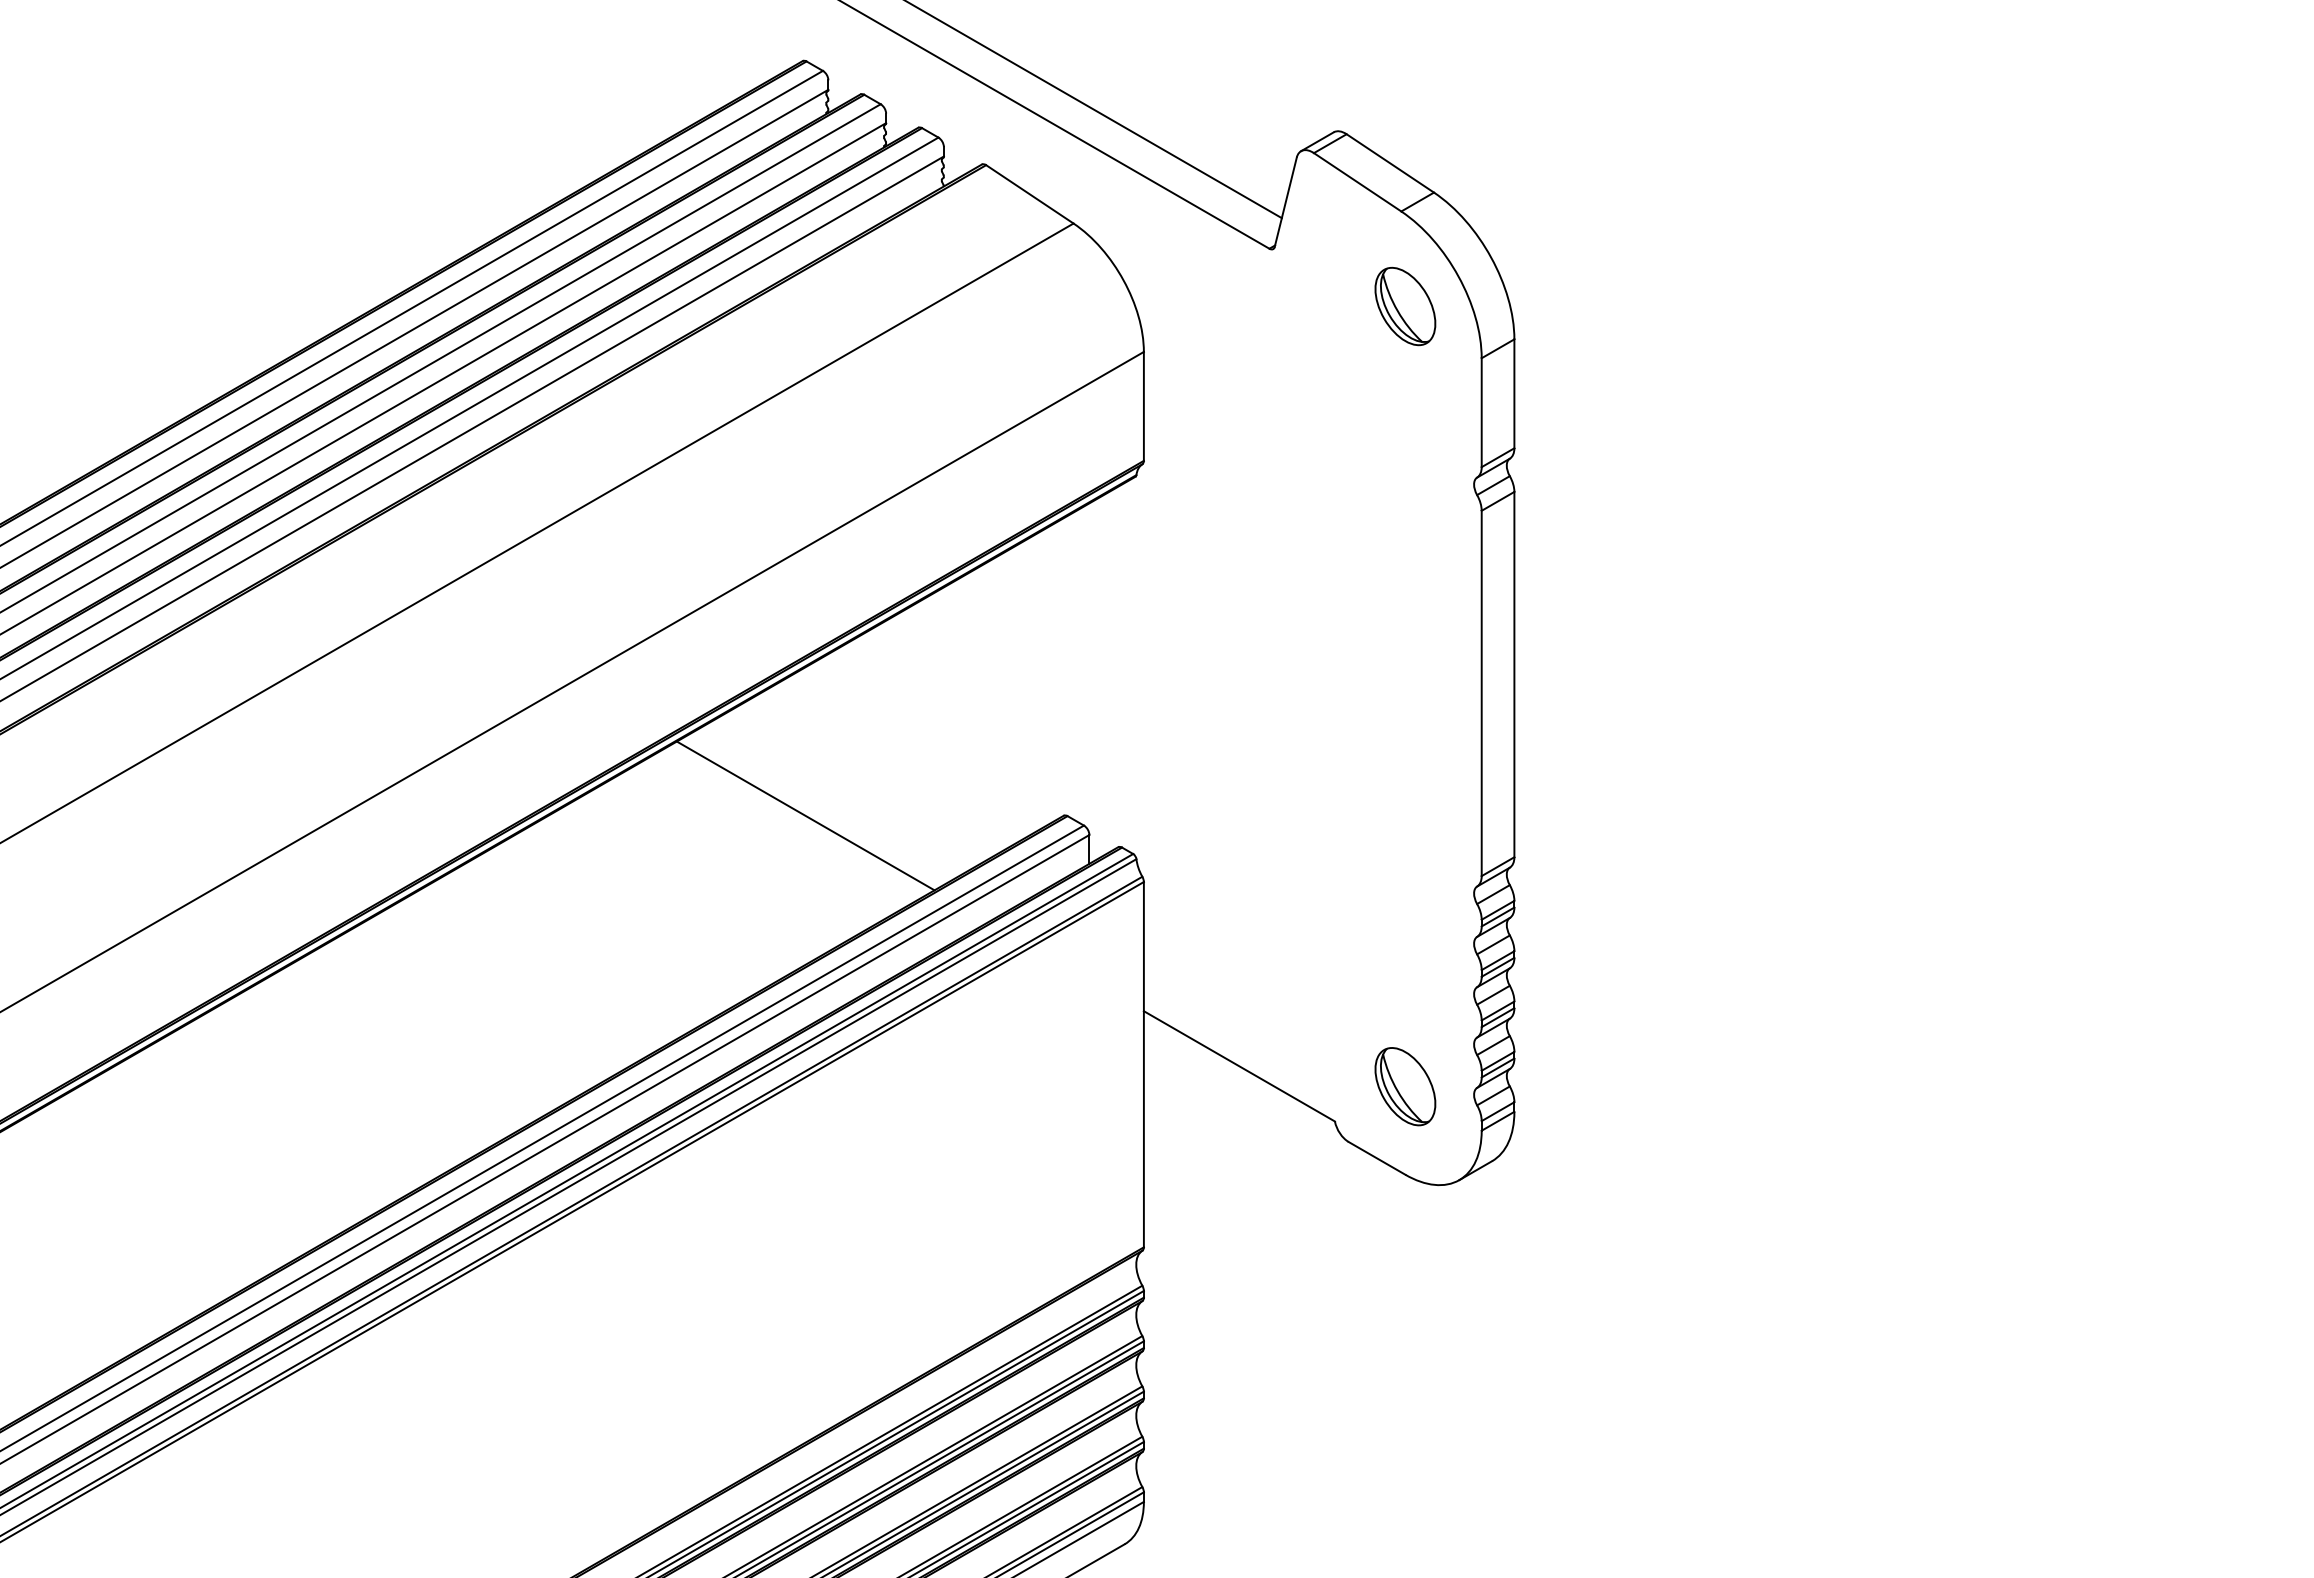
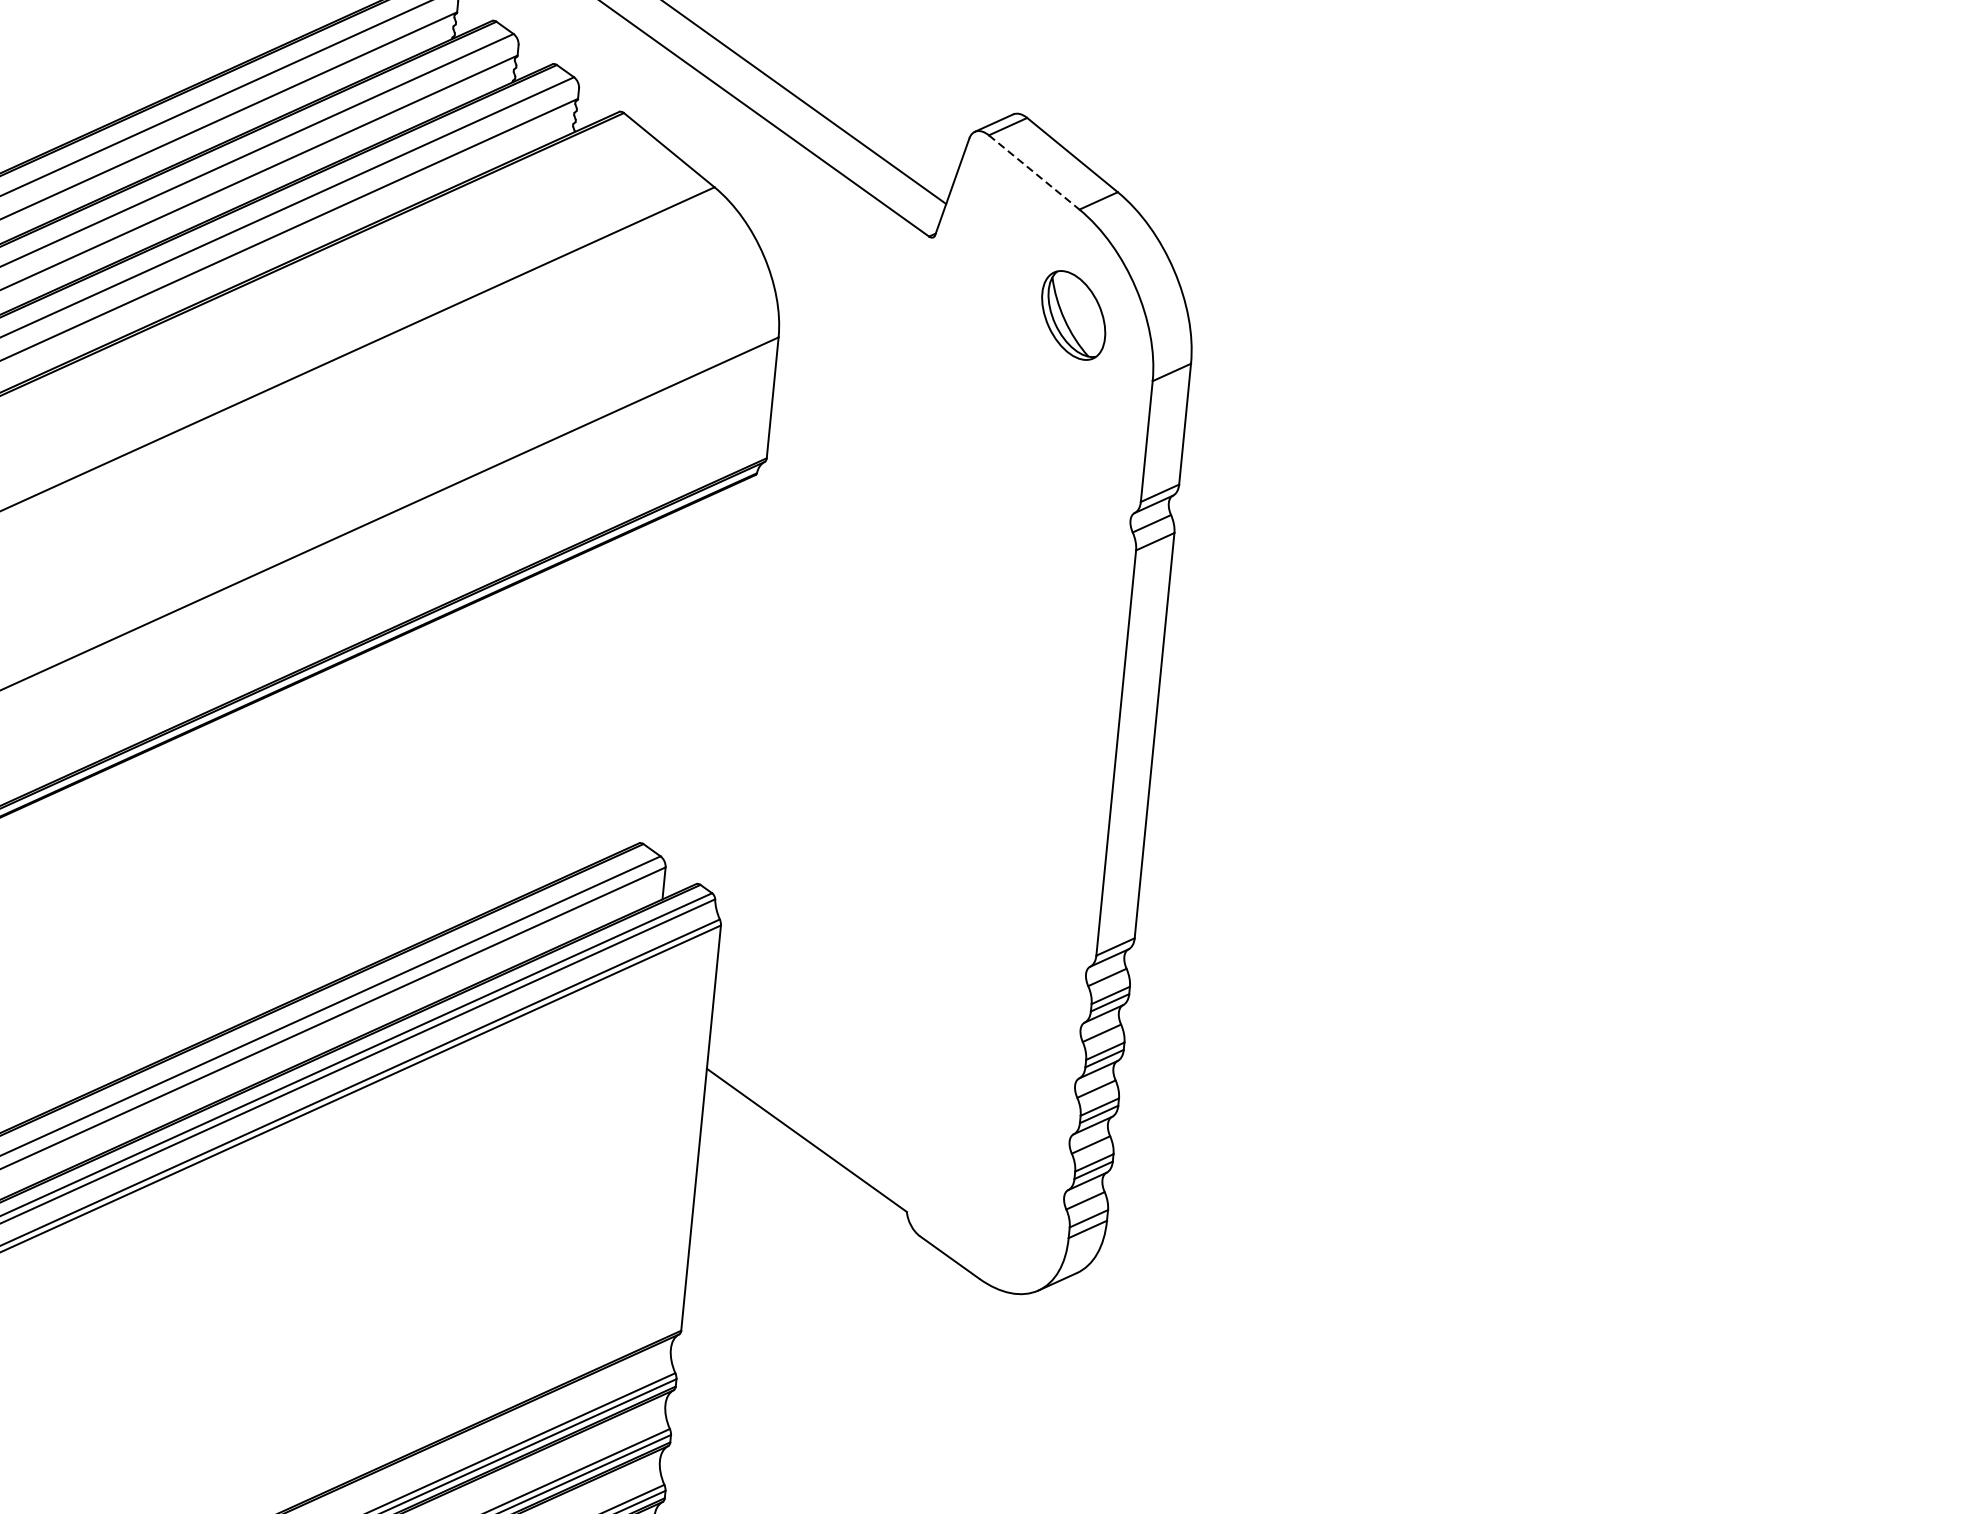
line: (1357, 182) -> (1034, 172), solid -> dashed
line: (805, 815) -> (352, 814), removed
part: (1405, 1086) -> (988, 1180), removed

